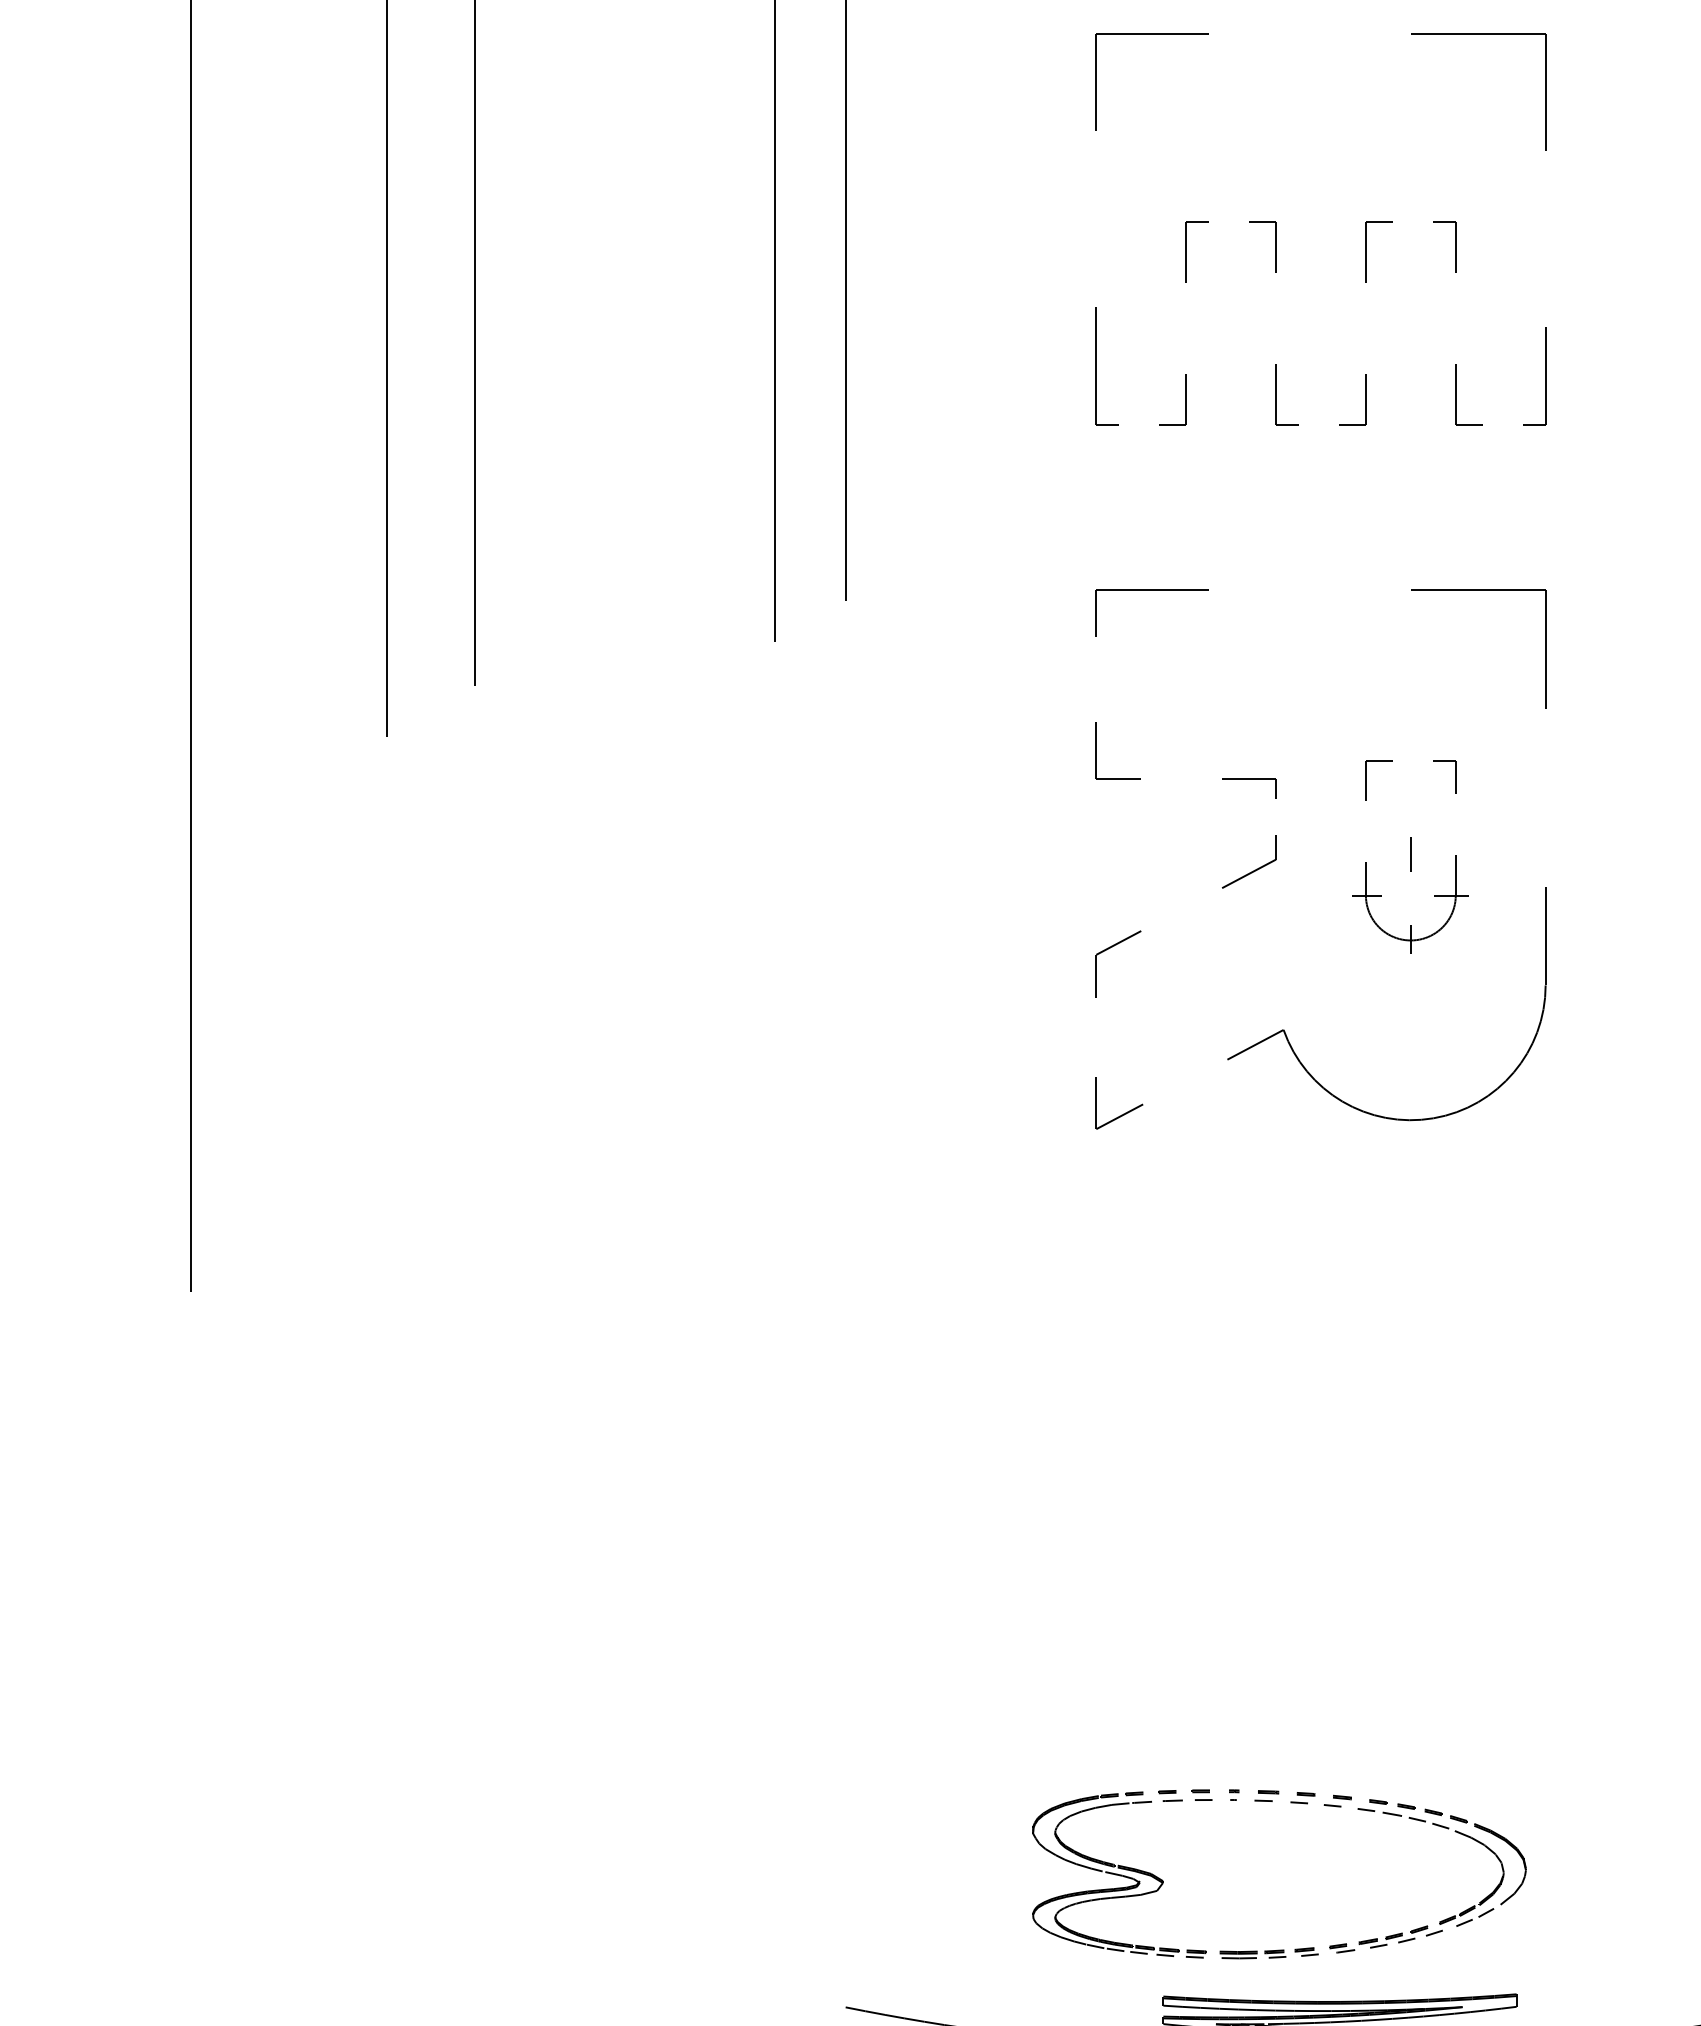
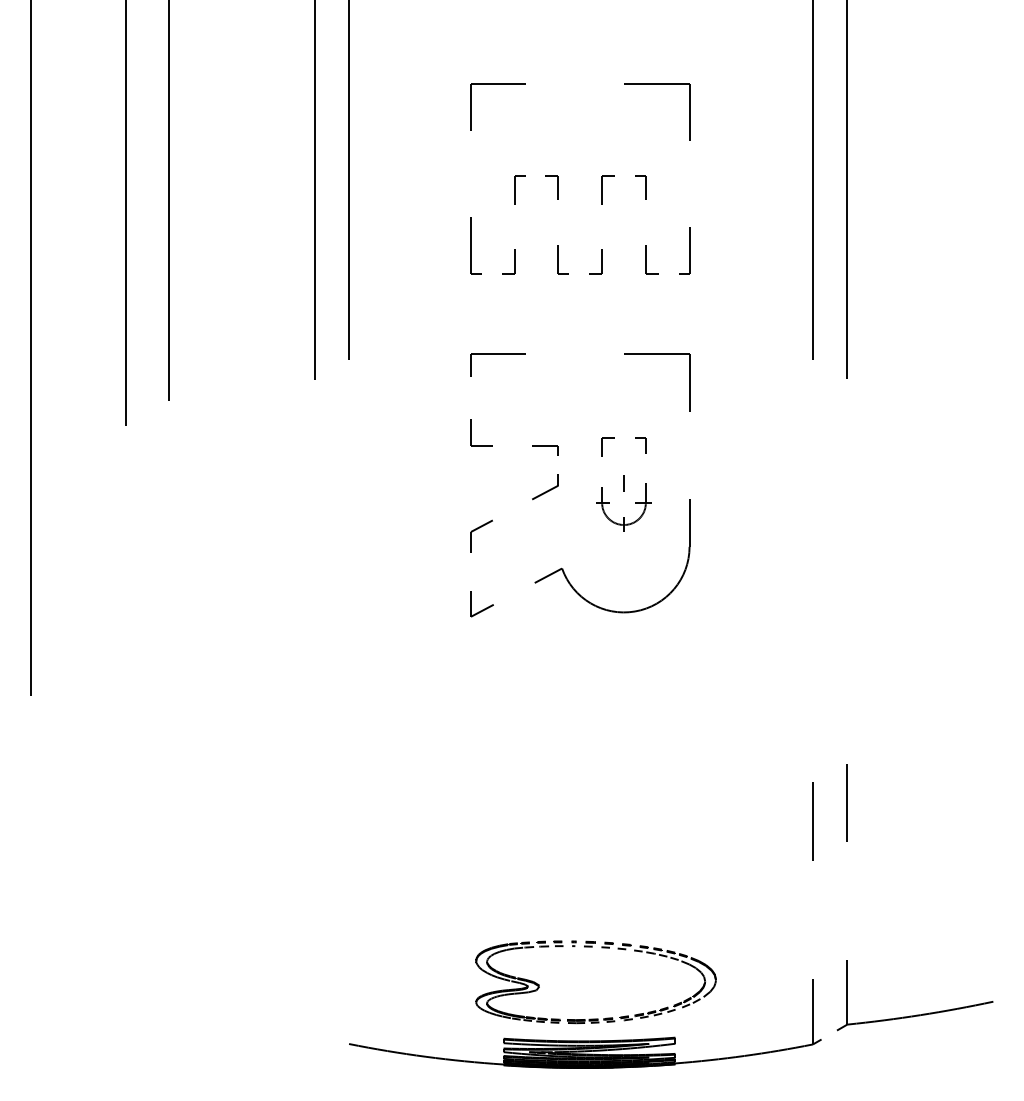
part: (1290, 1804) -> (601, 948), moved

